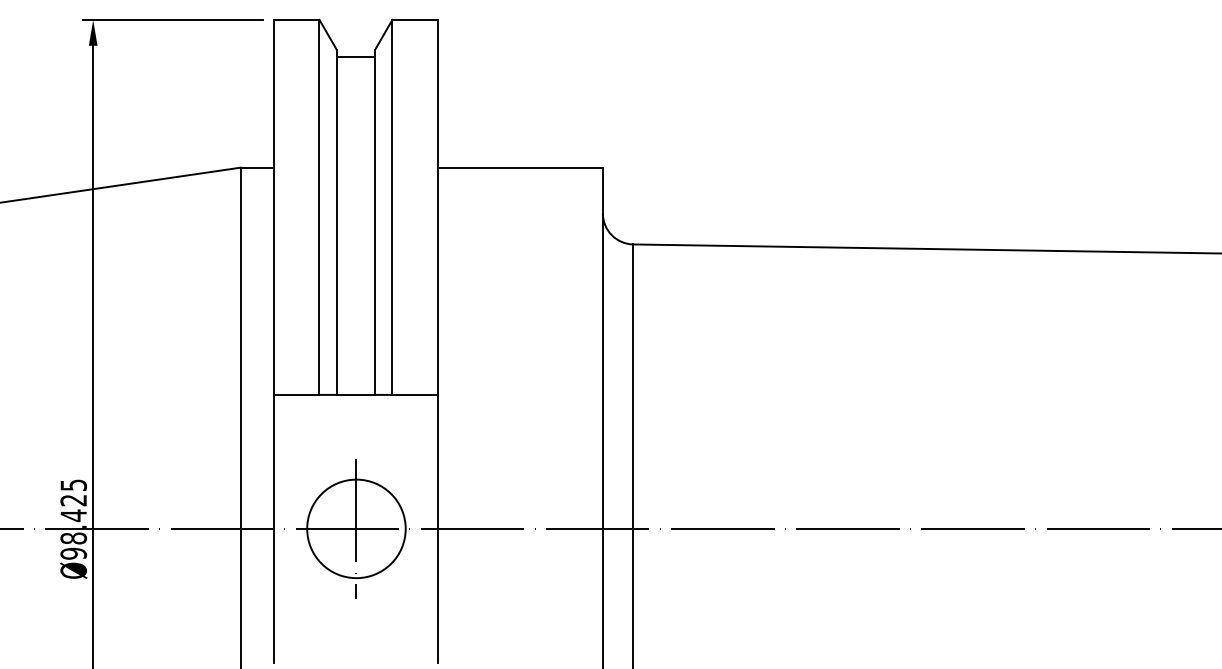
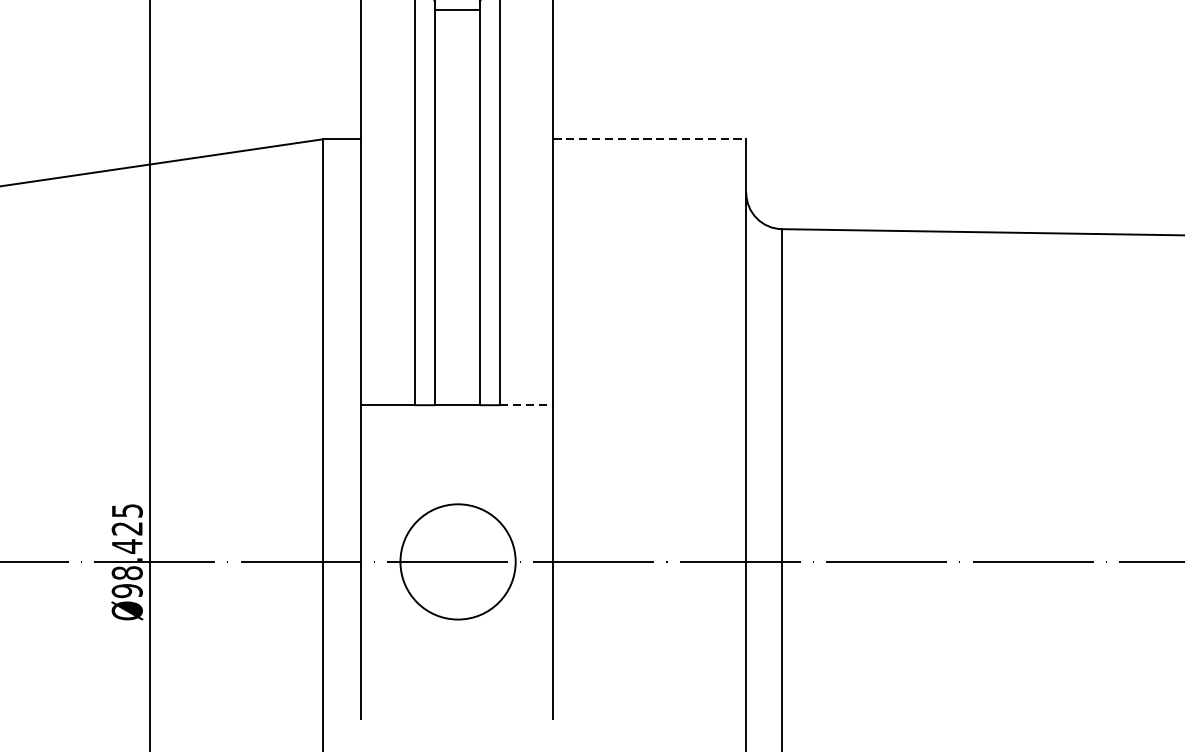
line: (520, 167) -> (649, 139), solid -> dashed
line: (415, 394) -> (527, 404), solid -> dashed
line: (356, 528) -> (458, 561), removed

